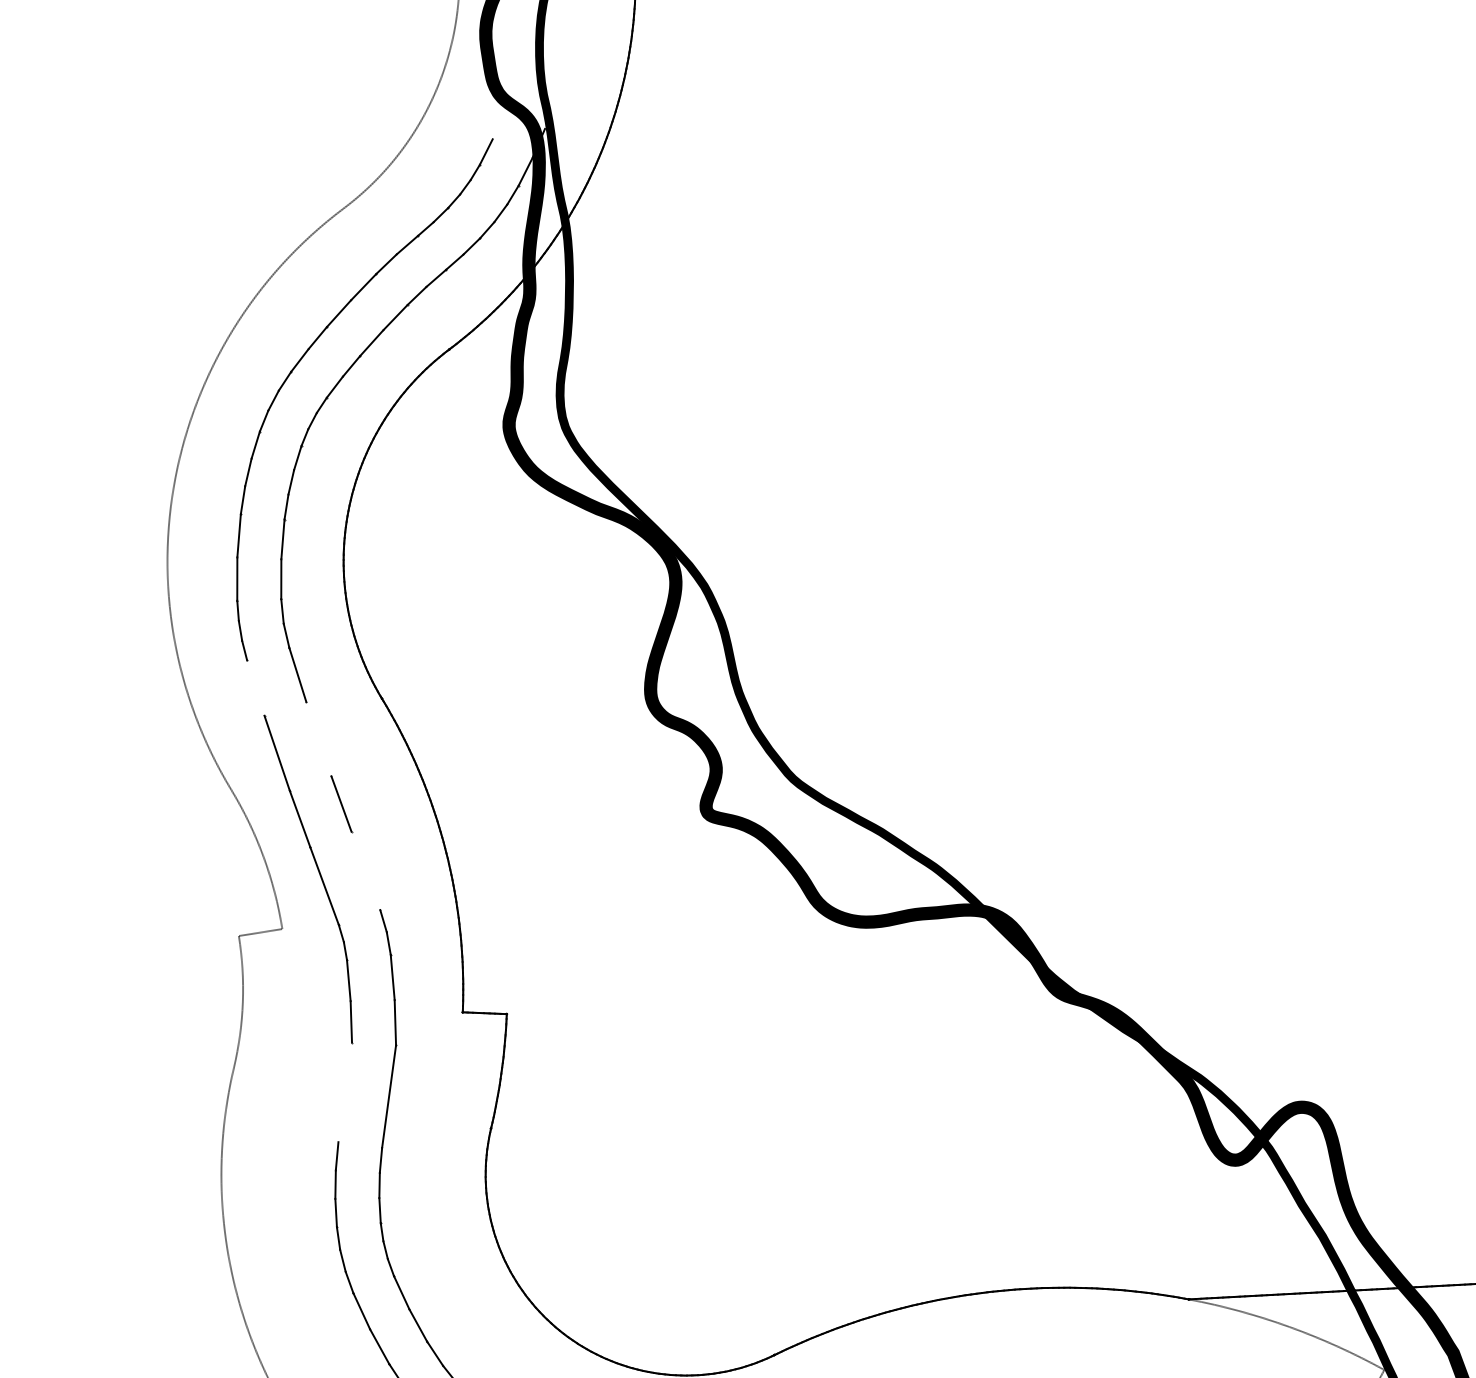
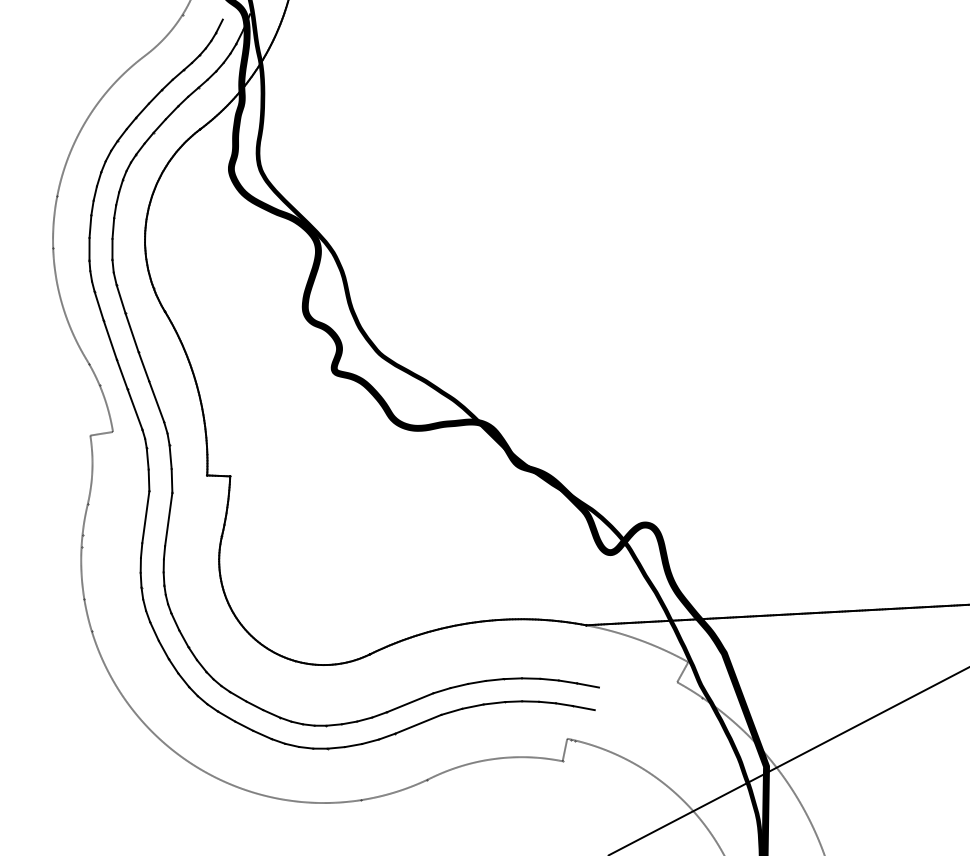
line: (254, 686) -> (98, 305), added
line: (317, 738) -> (131, 332), added
line: (365, 870) -> (156, 401), added
line: (344, 1092) -> (145, 517), added

